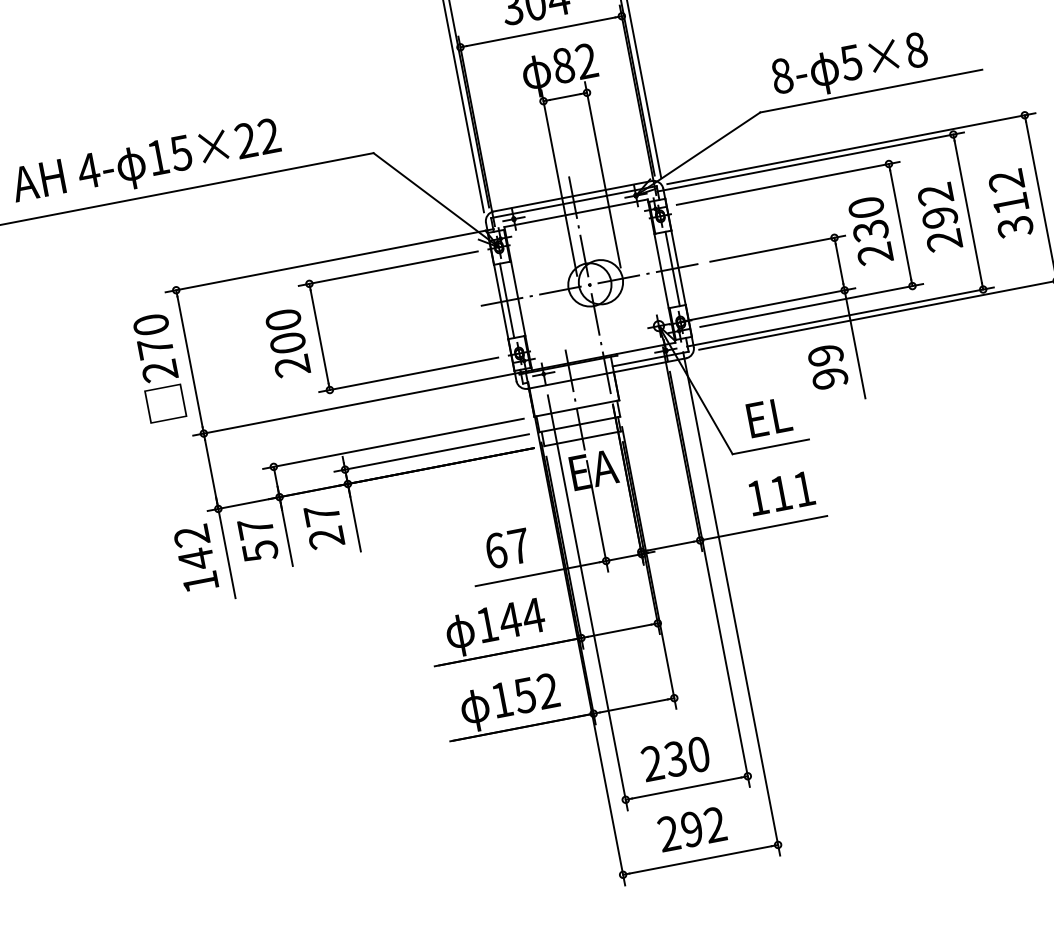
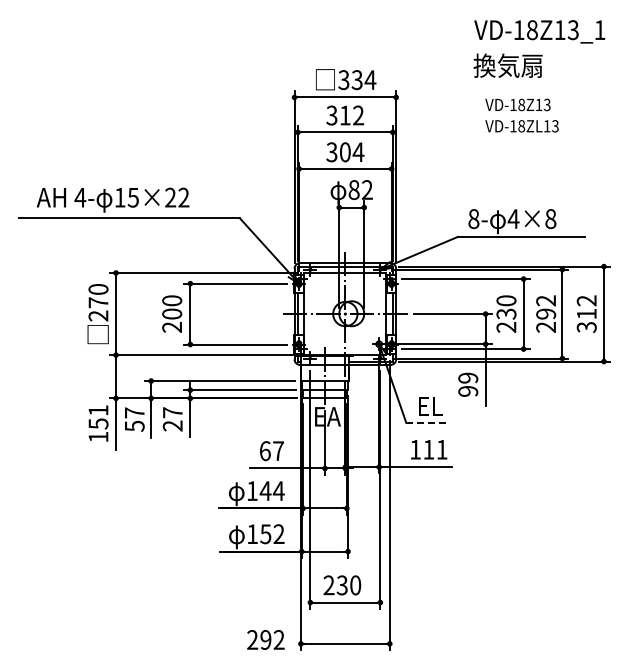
text: (851, 63) -> (513, 219), 5×8 -> 4×8
line: (771, 446) -> (428, 422), solid -> dashed
text: (194, 548) -> (98, 417), 142 -> 151
text: (691, 828) -> (265, 639), moved

